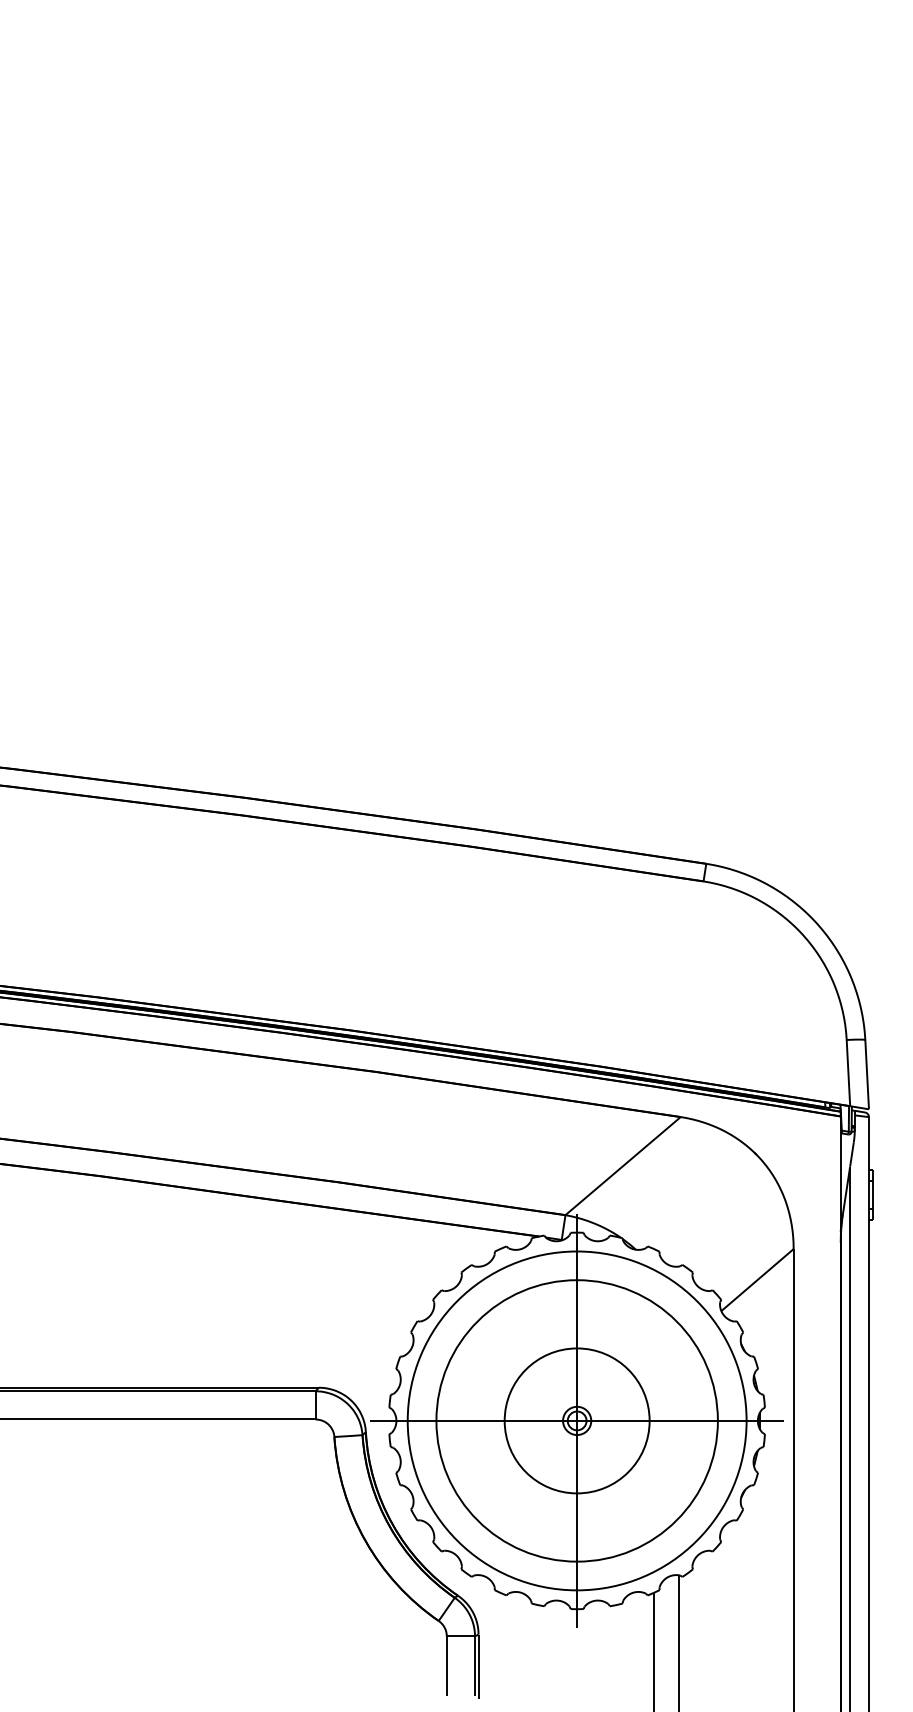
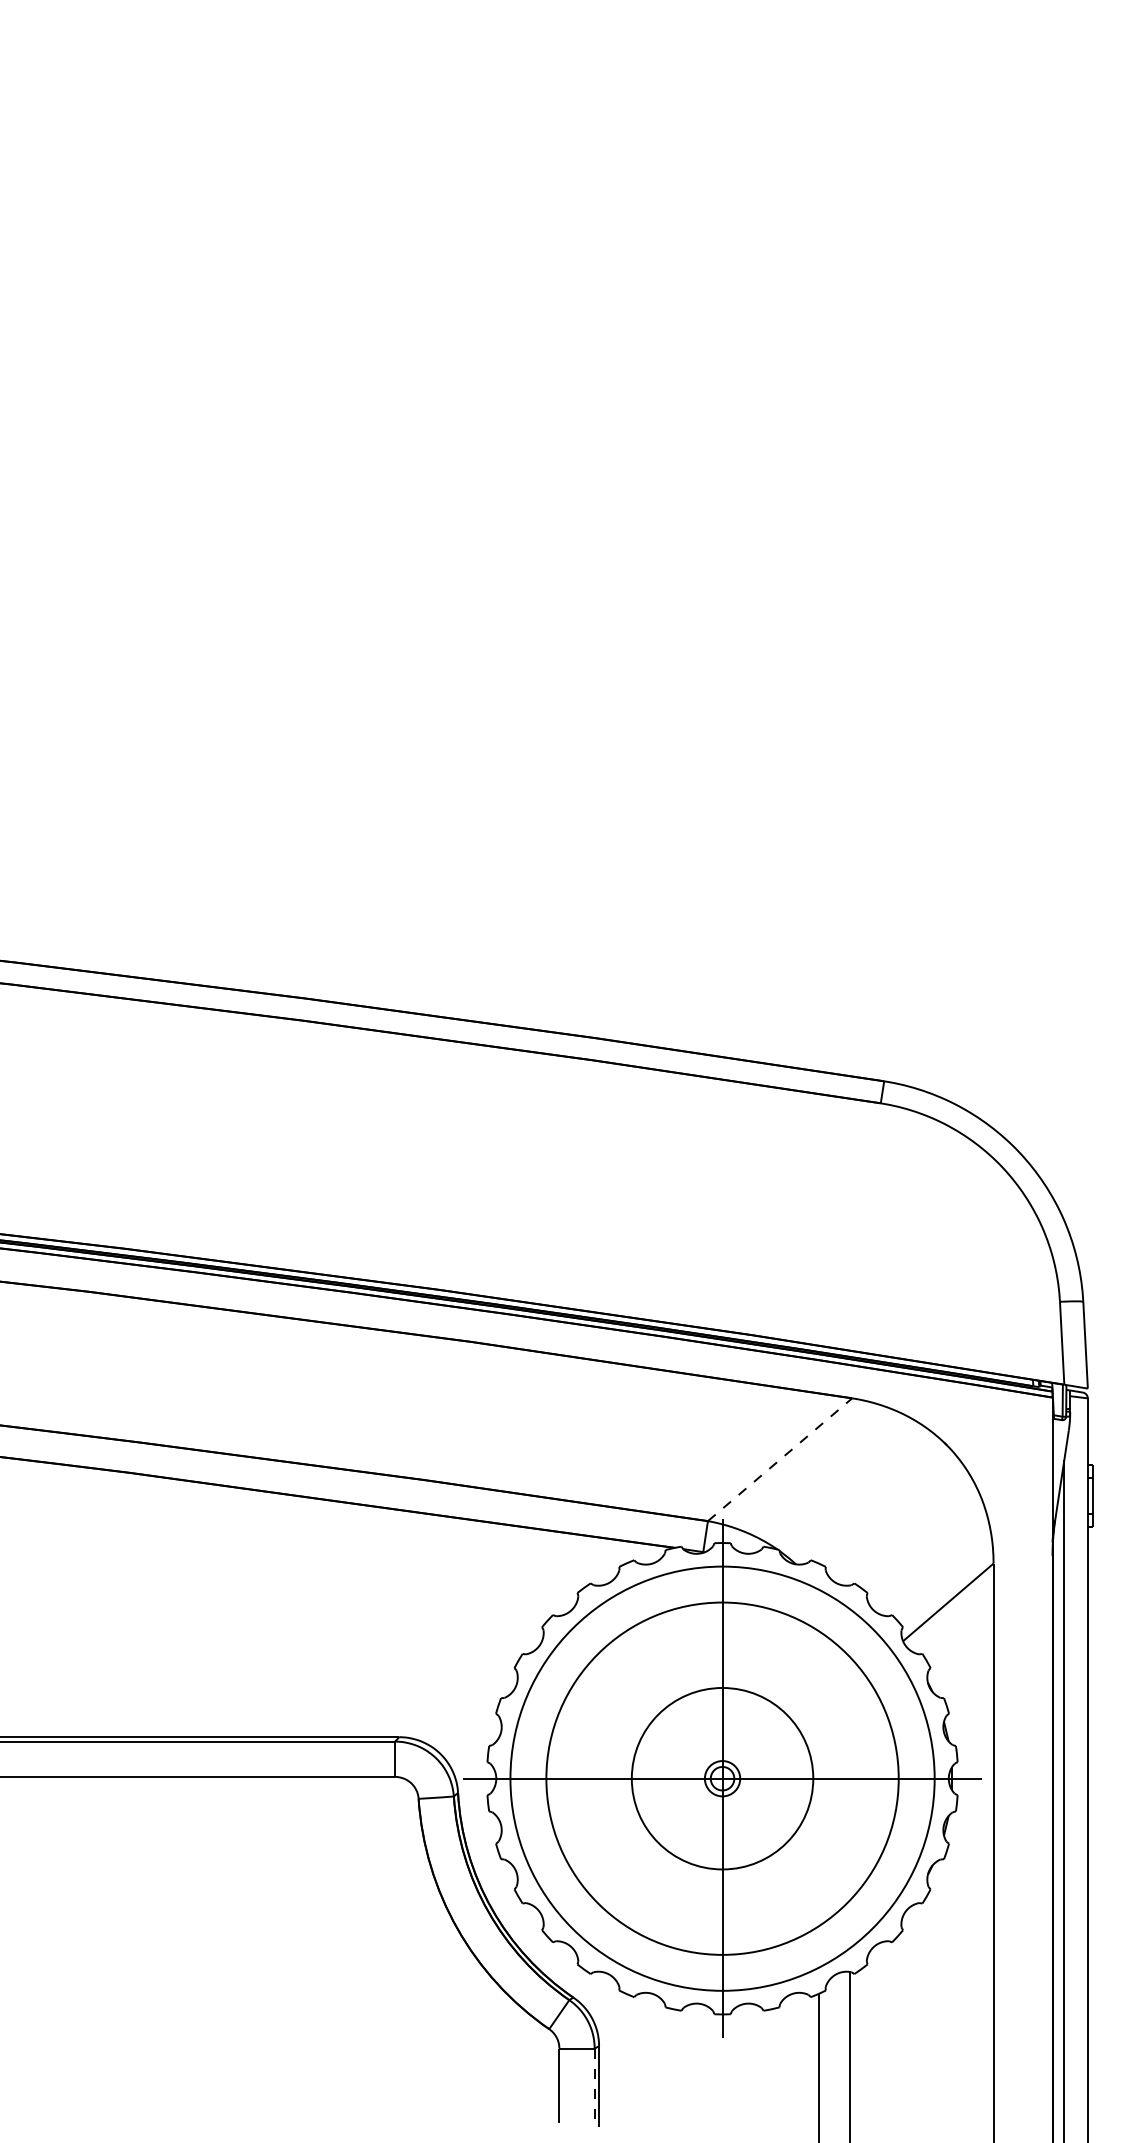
line: (623, 1165) -> (780, 1459), solid -> dashed
line: (474, 1666) -> (594, 2086), solid -> dashed

